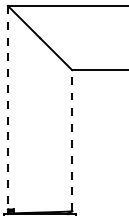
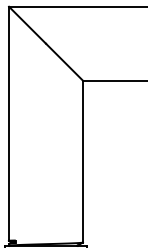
line: (8, 107) -> (9, 123), dashed -> solid
line: (72, 140) -> (83, 161), dashed -> solid

